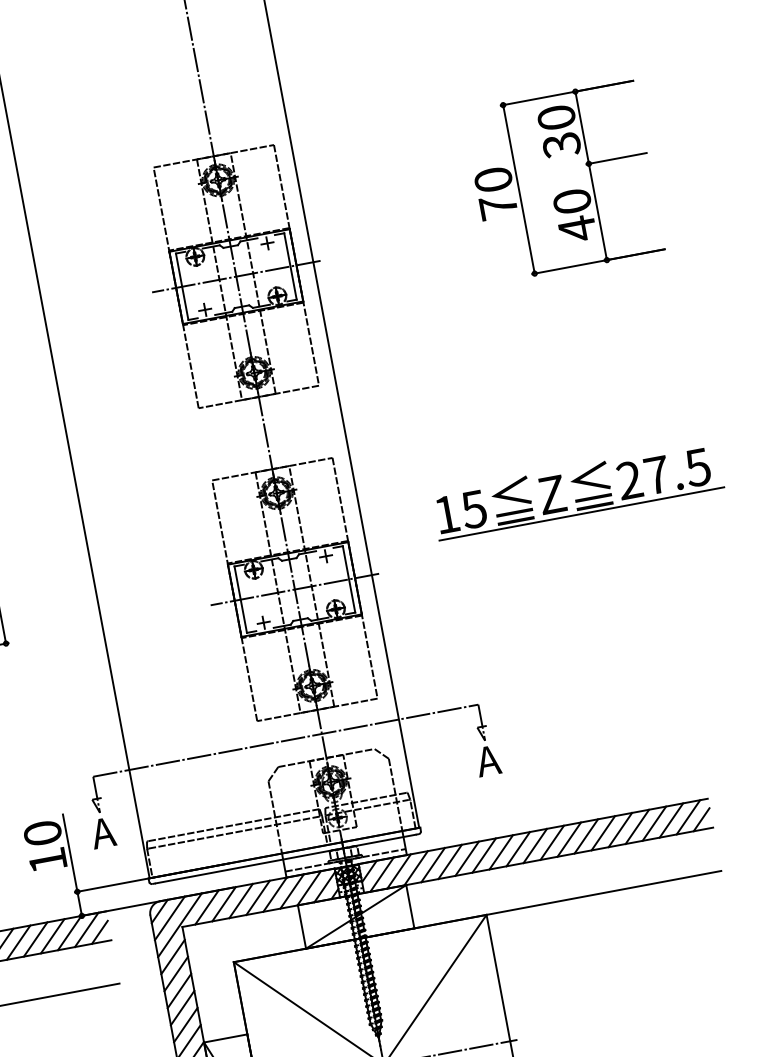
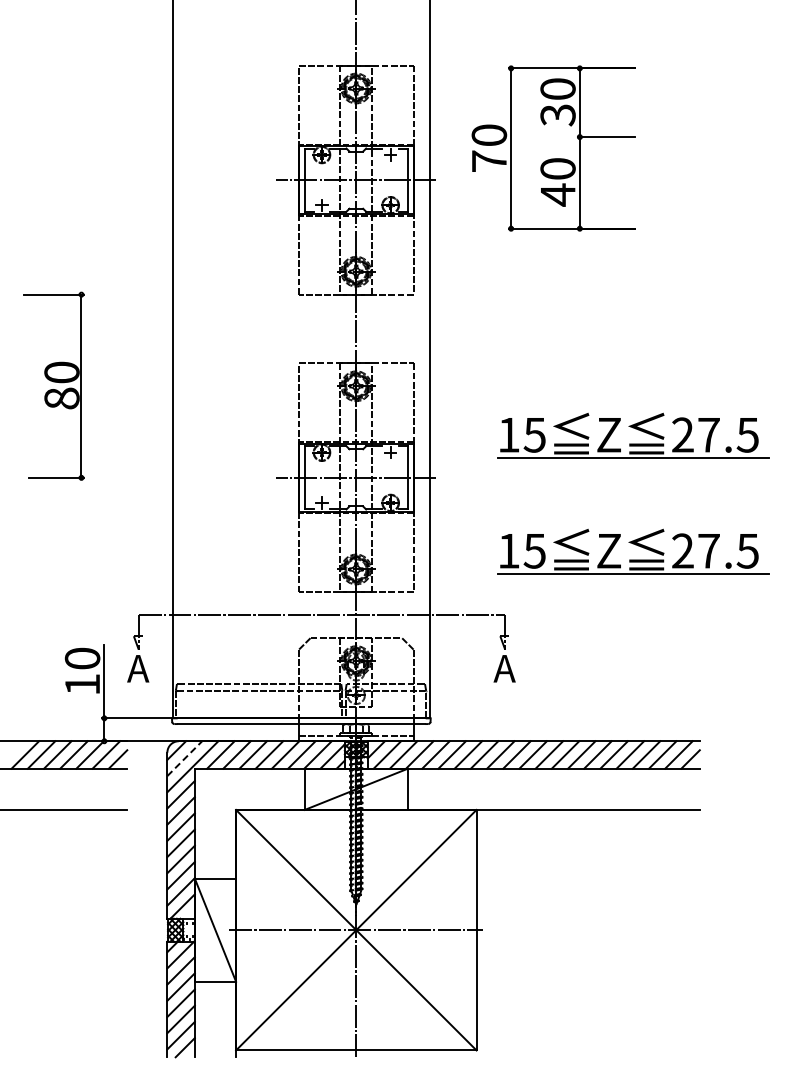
part: (563, 181) -> (553, 148), moved
part: (601, 605) -> (635, 545), added
line: (169, 918) -> (184, 758), solid -> dashed

